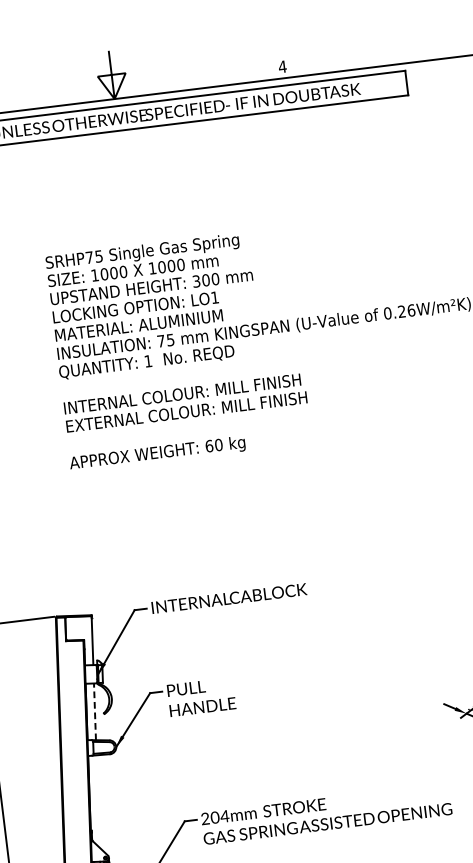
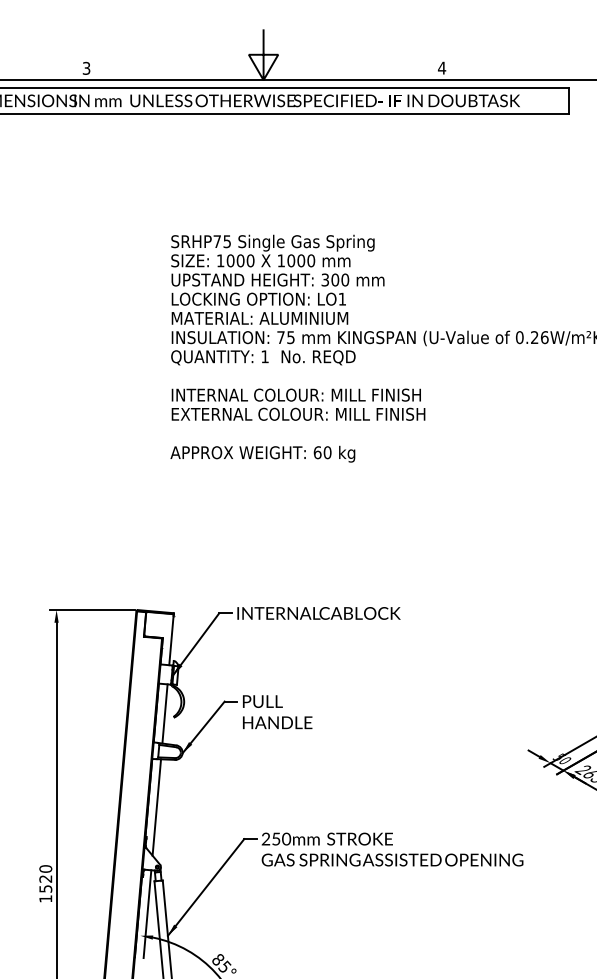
line: (95, 711) -> (165, 713), dashed -> solid
line: (97, 801) -> (156, 807), added
text: (220, 816) -> (281, 838), 204mm -> 250mm

